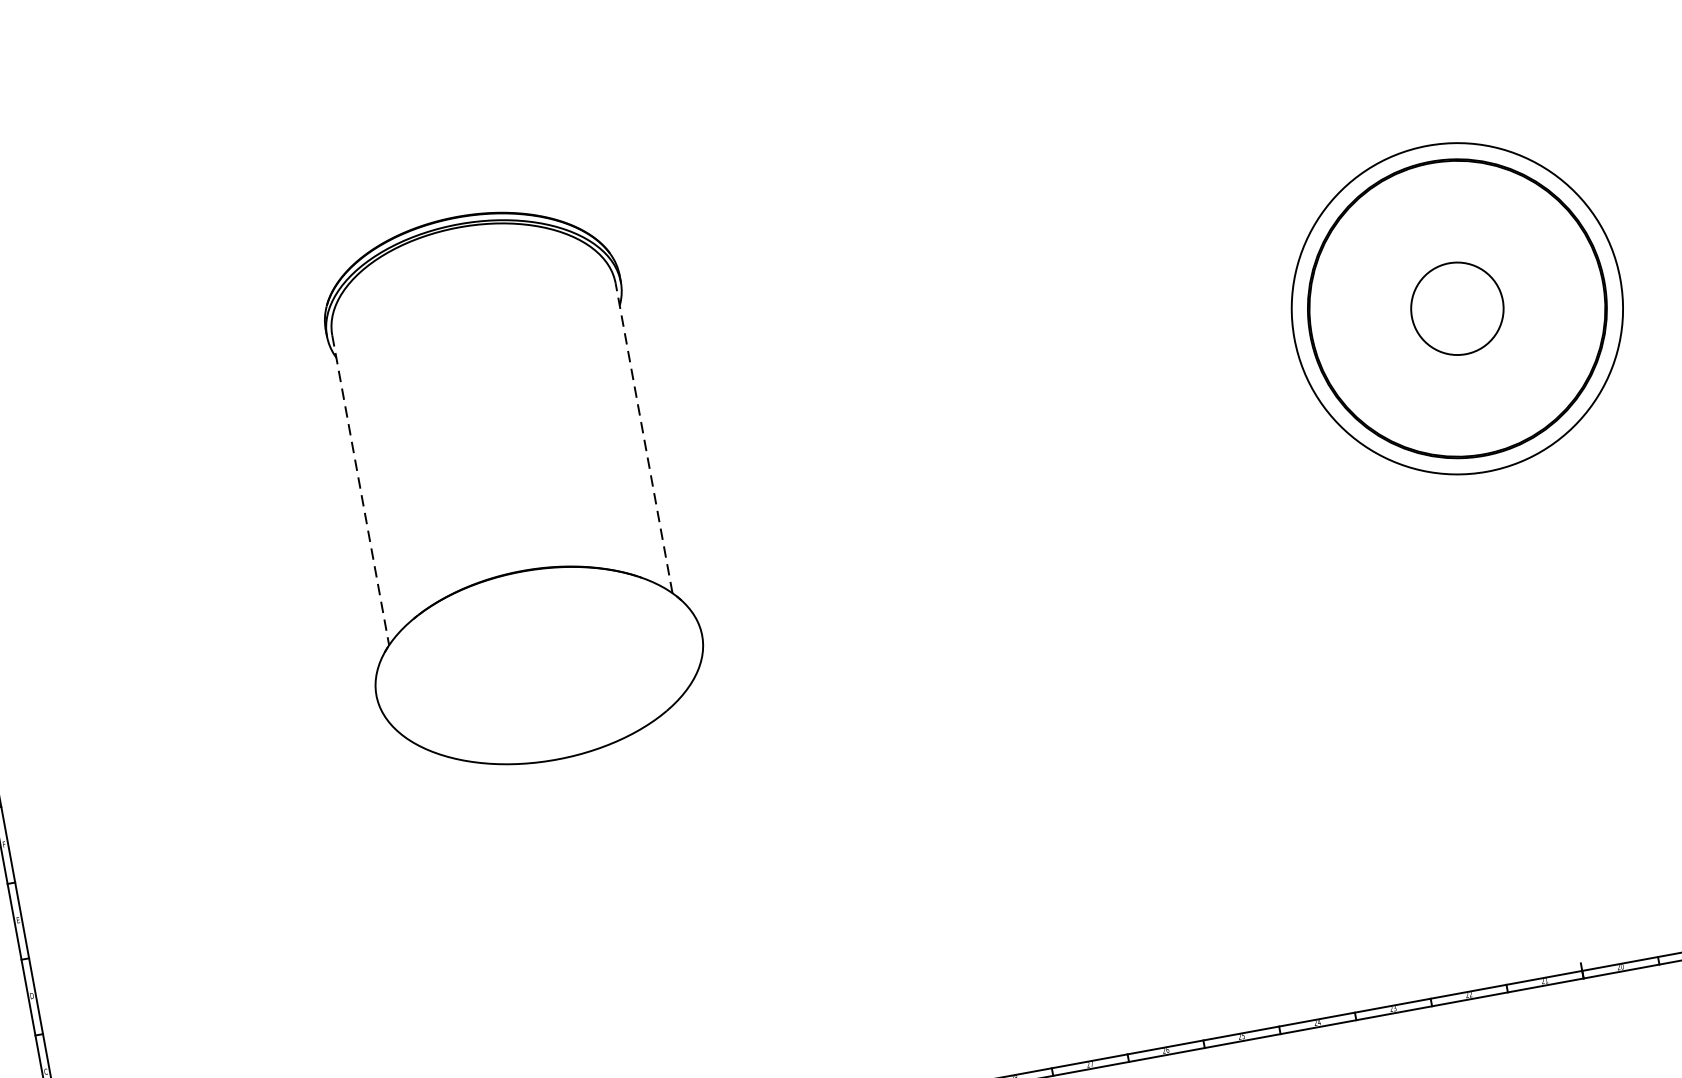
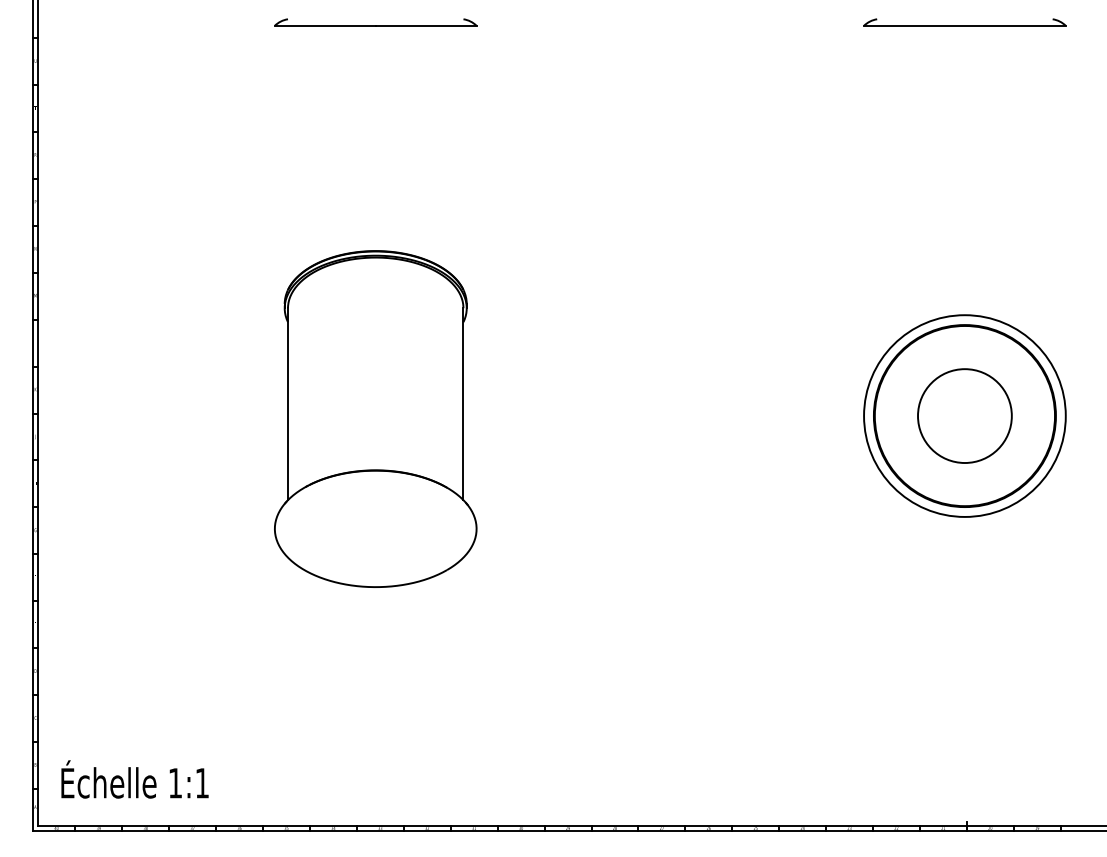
circle: (1456, 309) -> (964, 416), size x1.67
line: (644, 438) -> (463, 404), dashed -> solid
line: (359, 490) -> (287, 404), dashed -> solid

